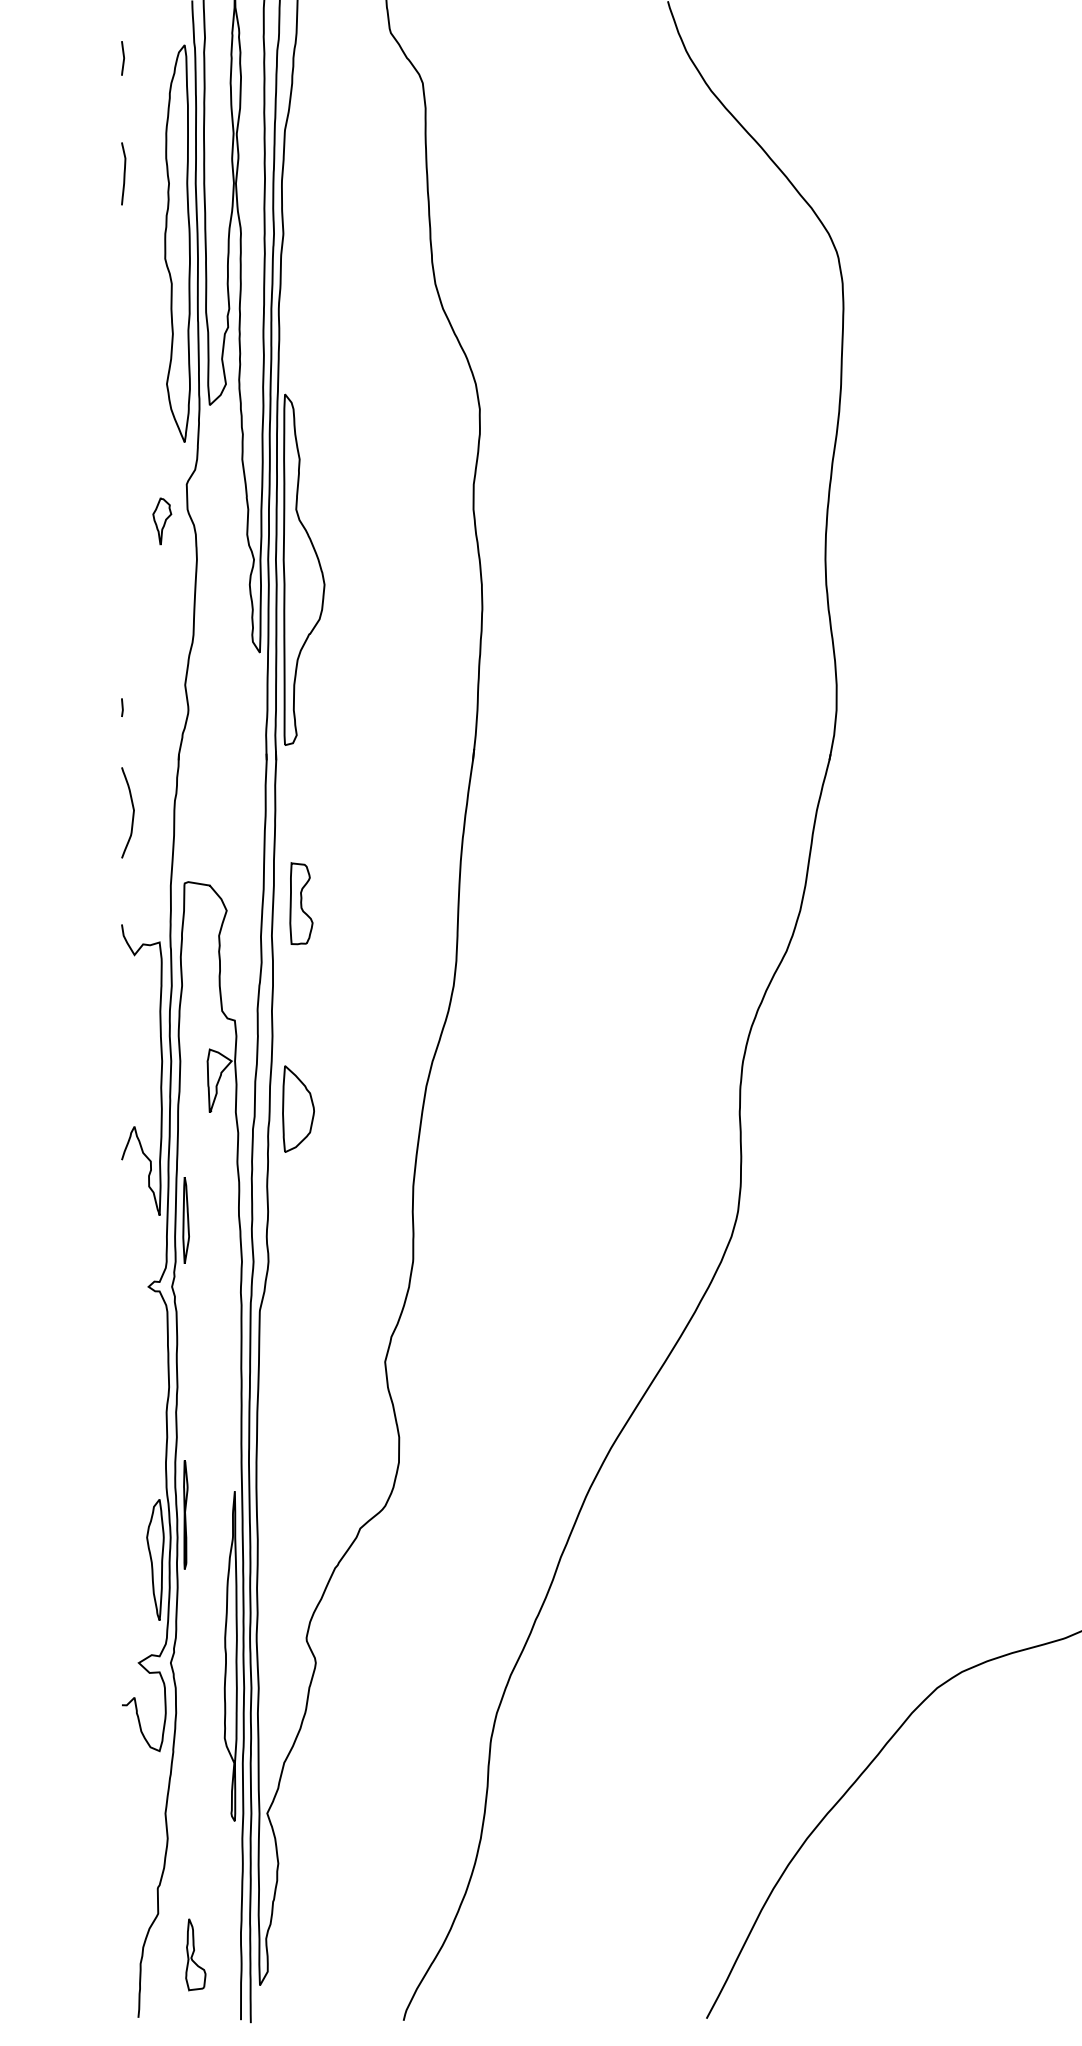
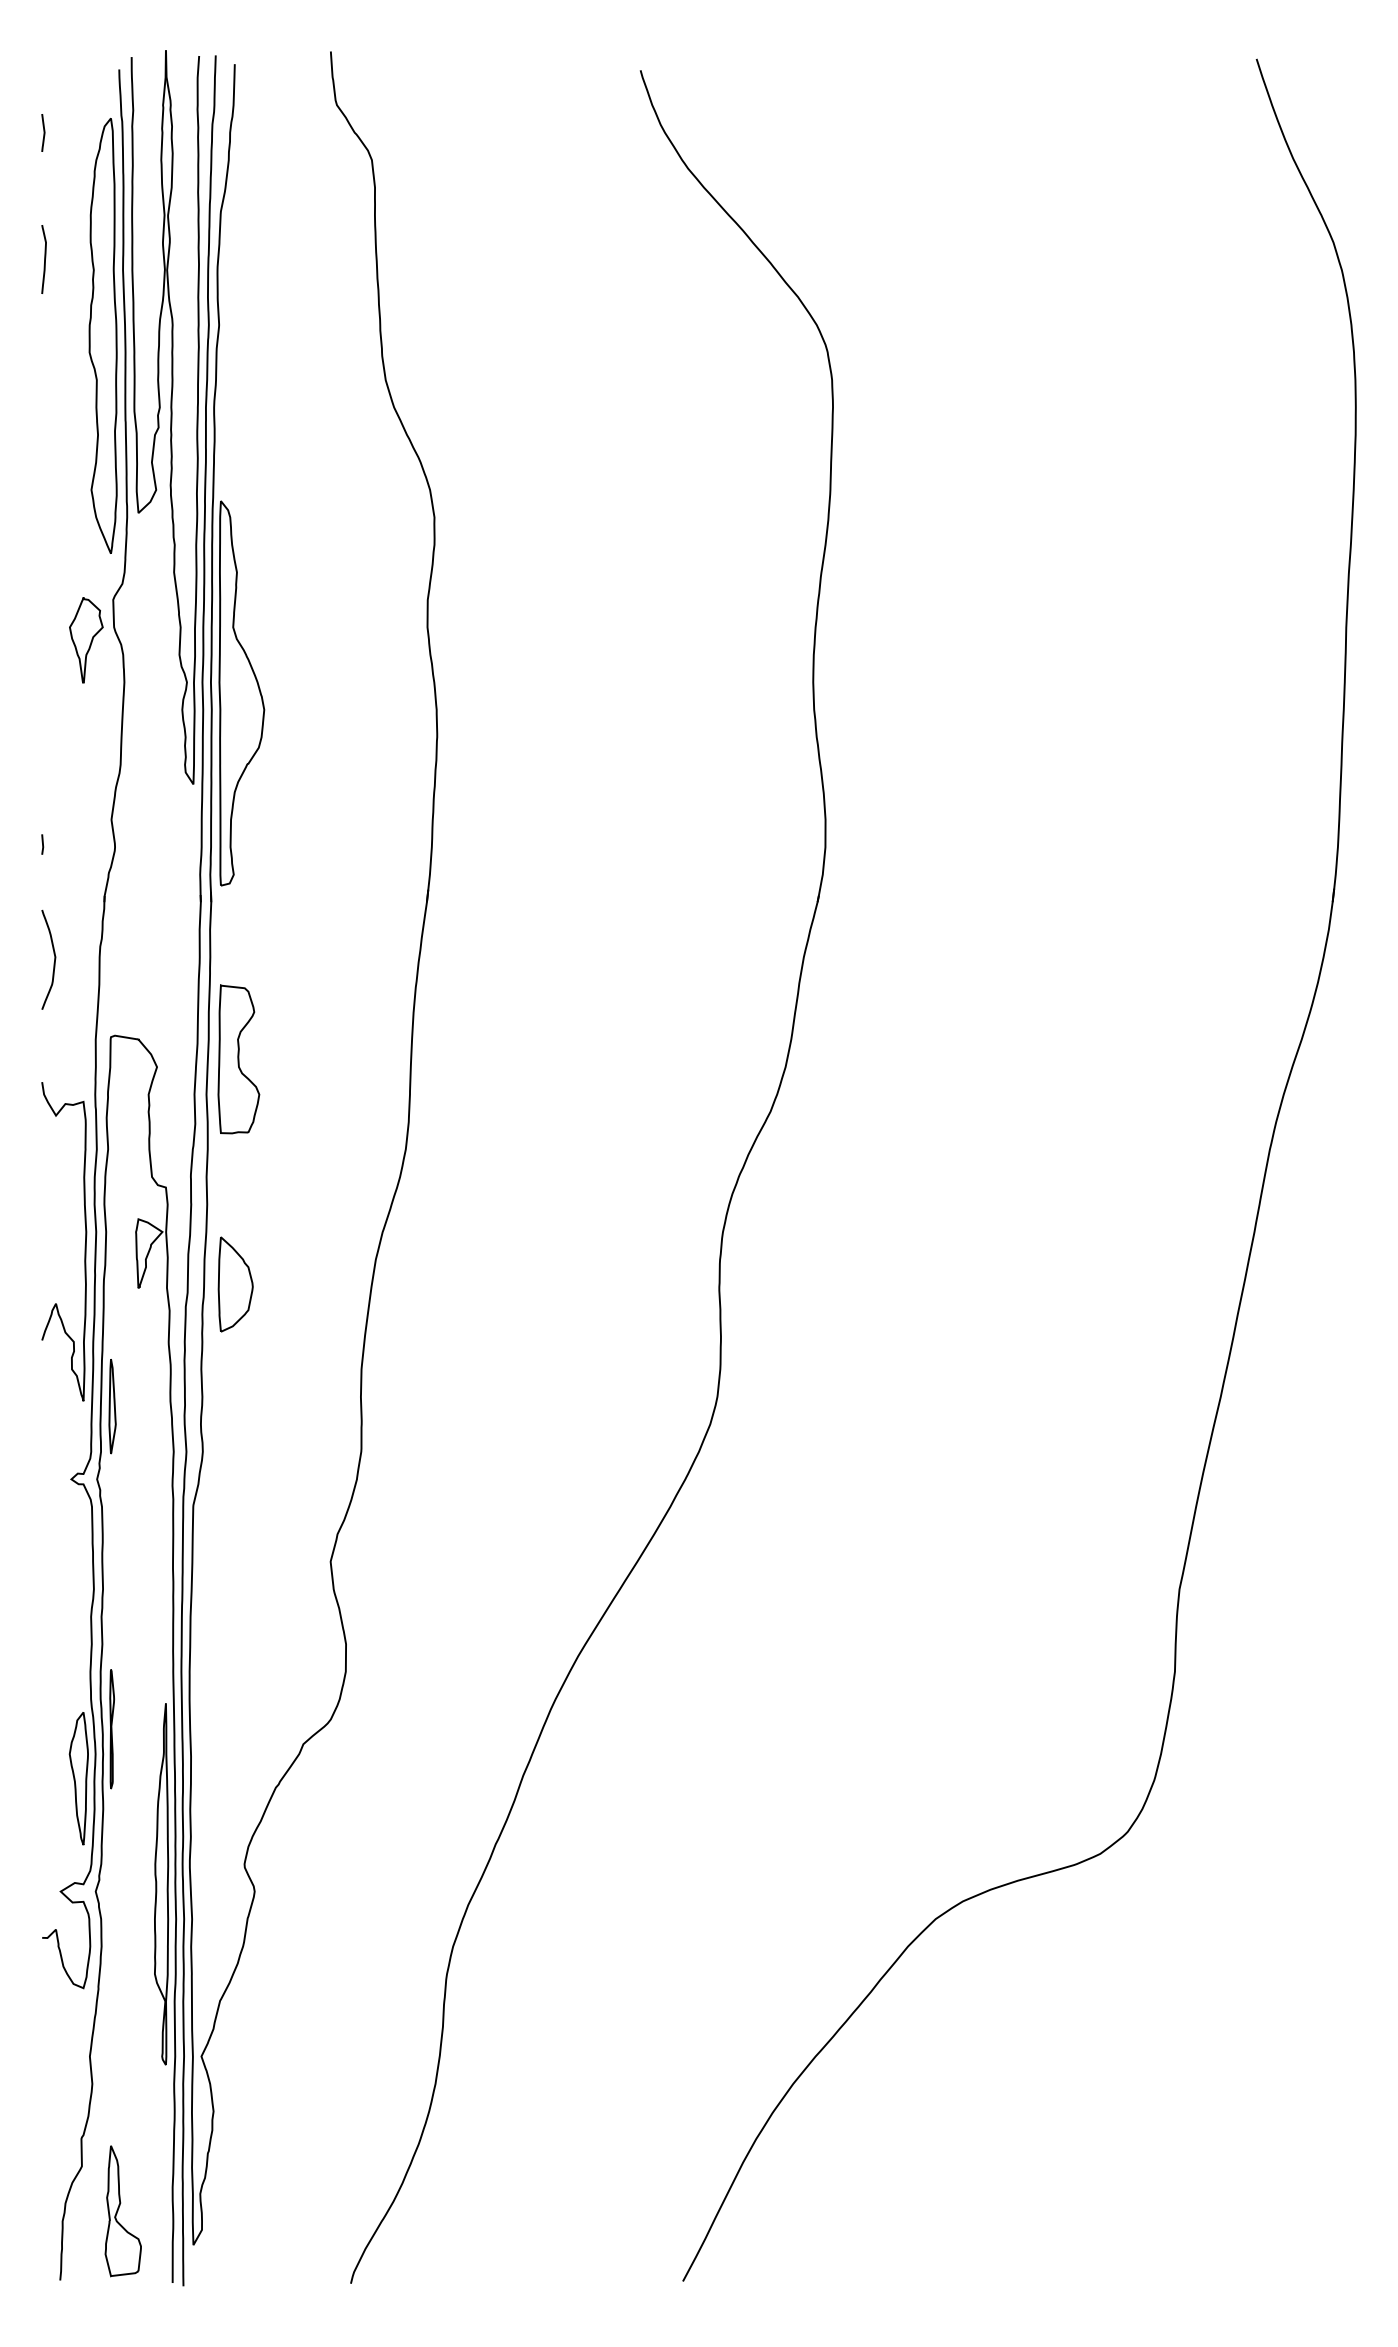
part: (162, 521) -> (86, 640), size x1.67
part: (301, 903) -> (238, 1059), size x1.67
part: (195, 1954) -> (122, 2211), size x1.67

